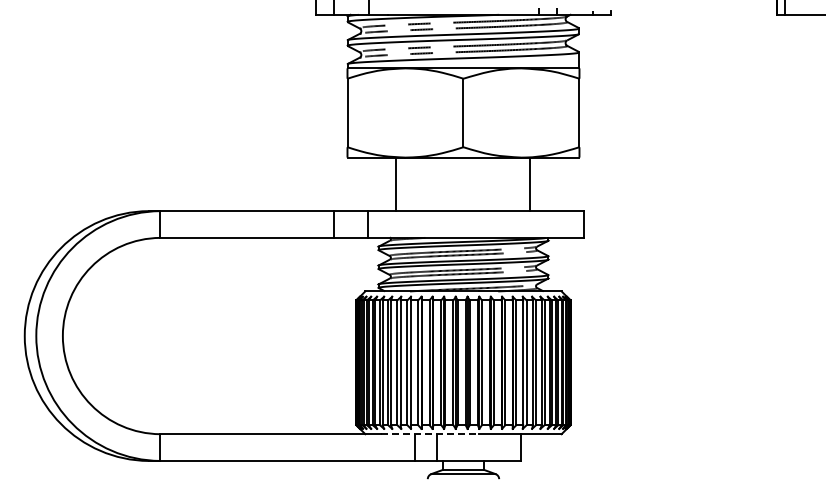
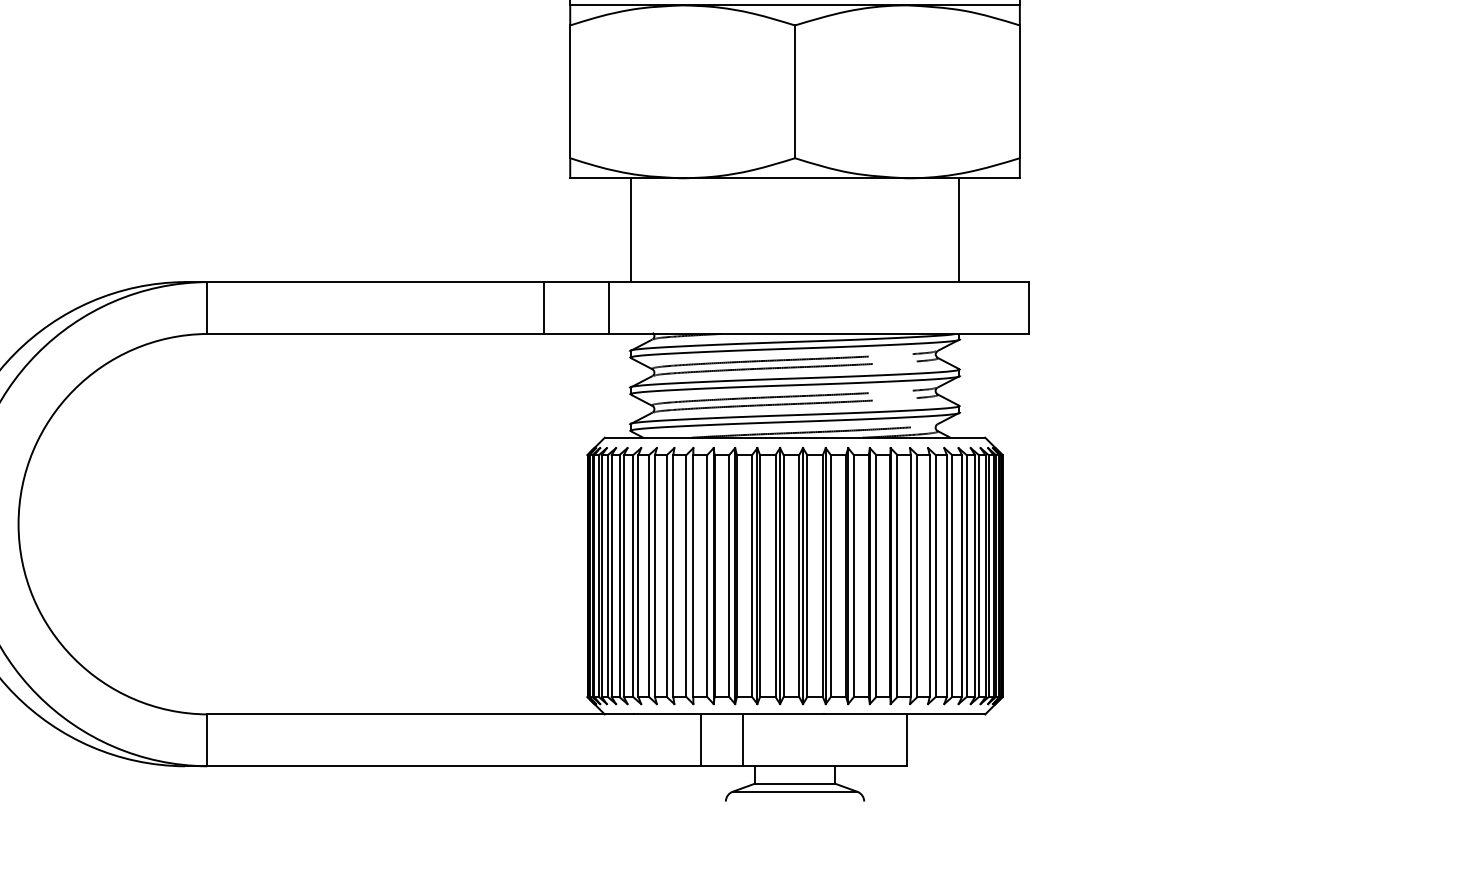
line: (395, 184) -> (630, 230), moved
line: (530, 184) -> (959, 230), moved
line: (429, 434) -> (729, 715), dashed -> solid

